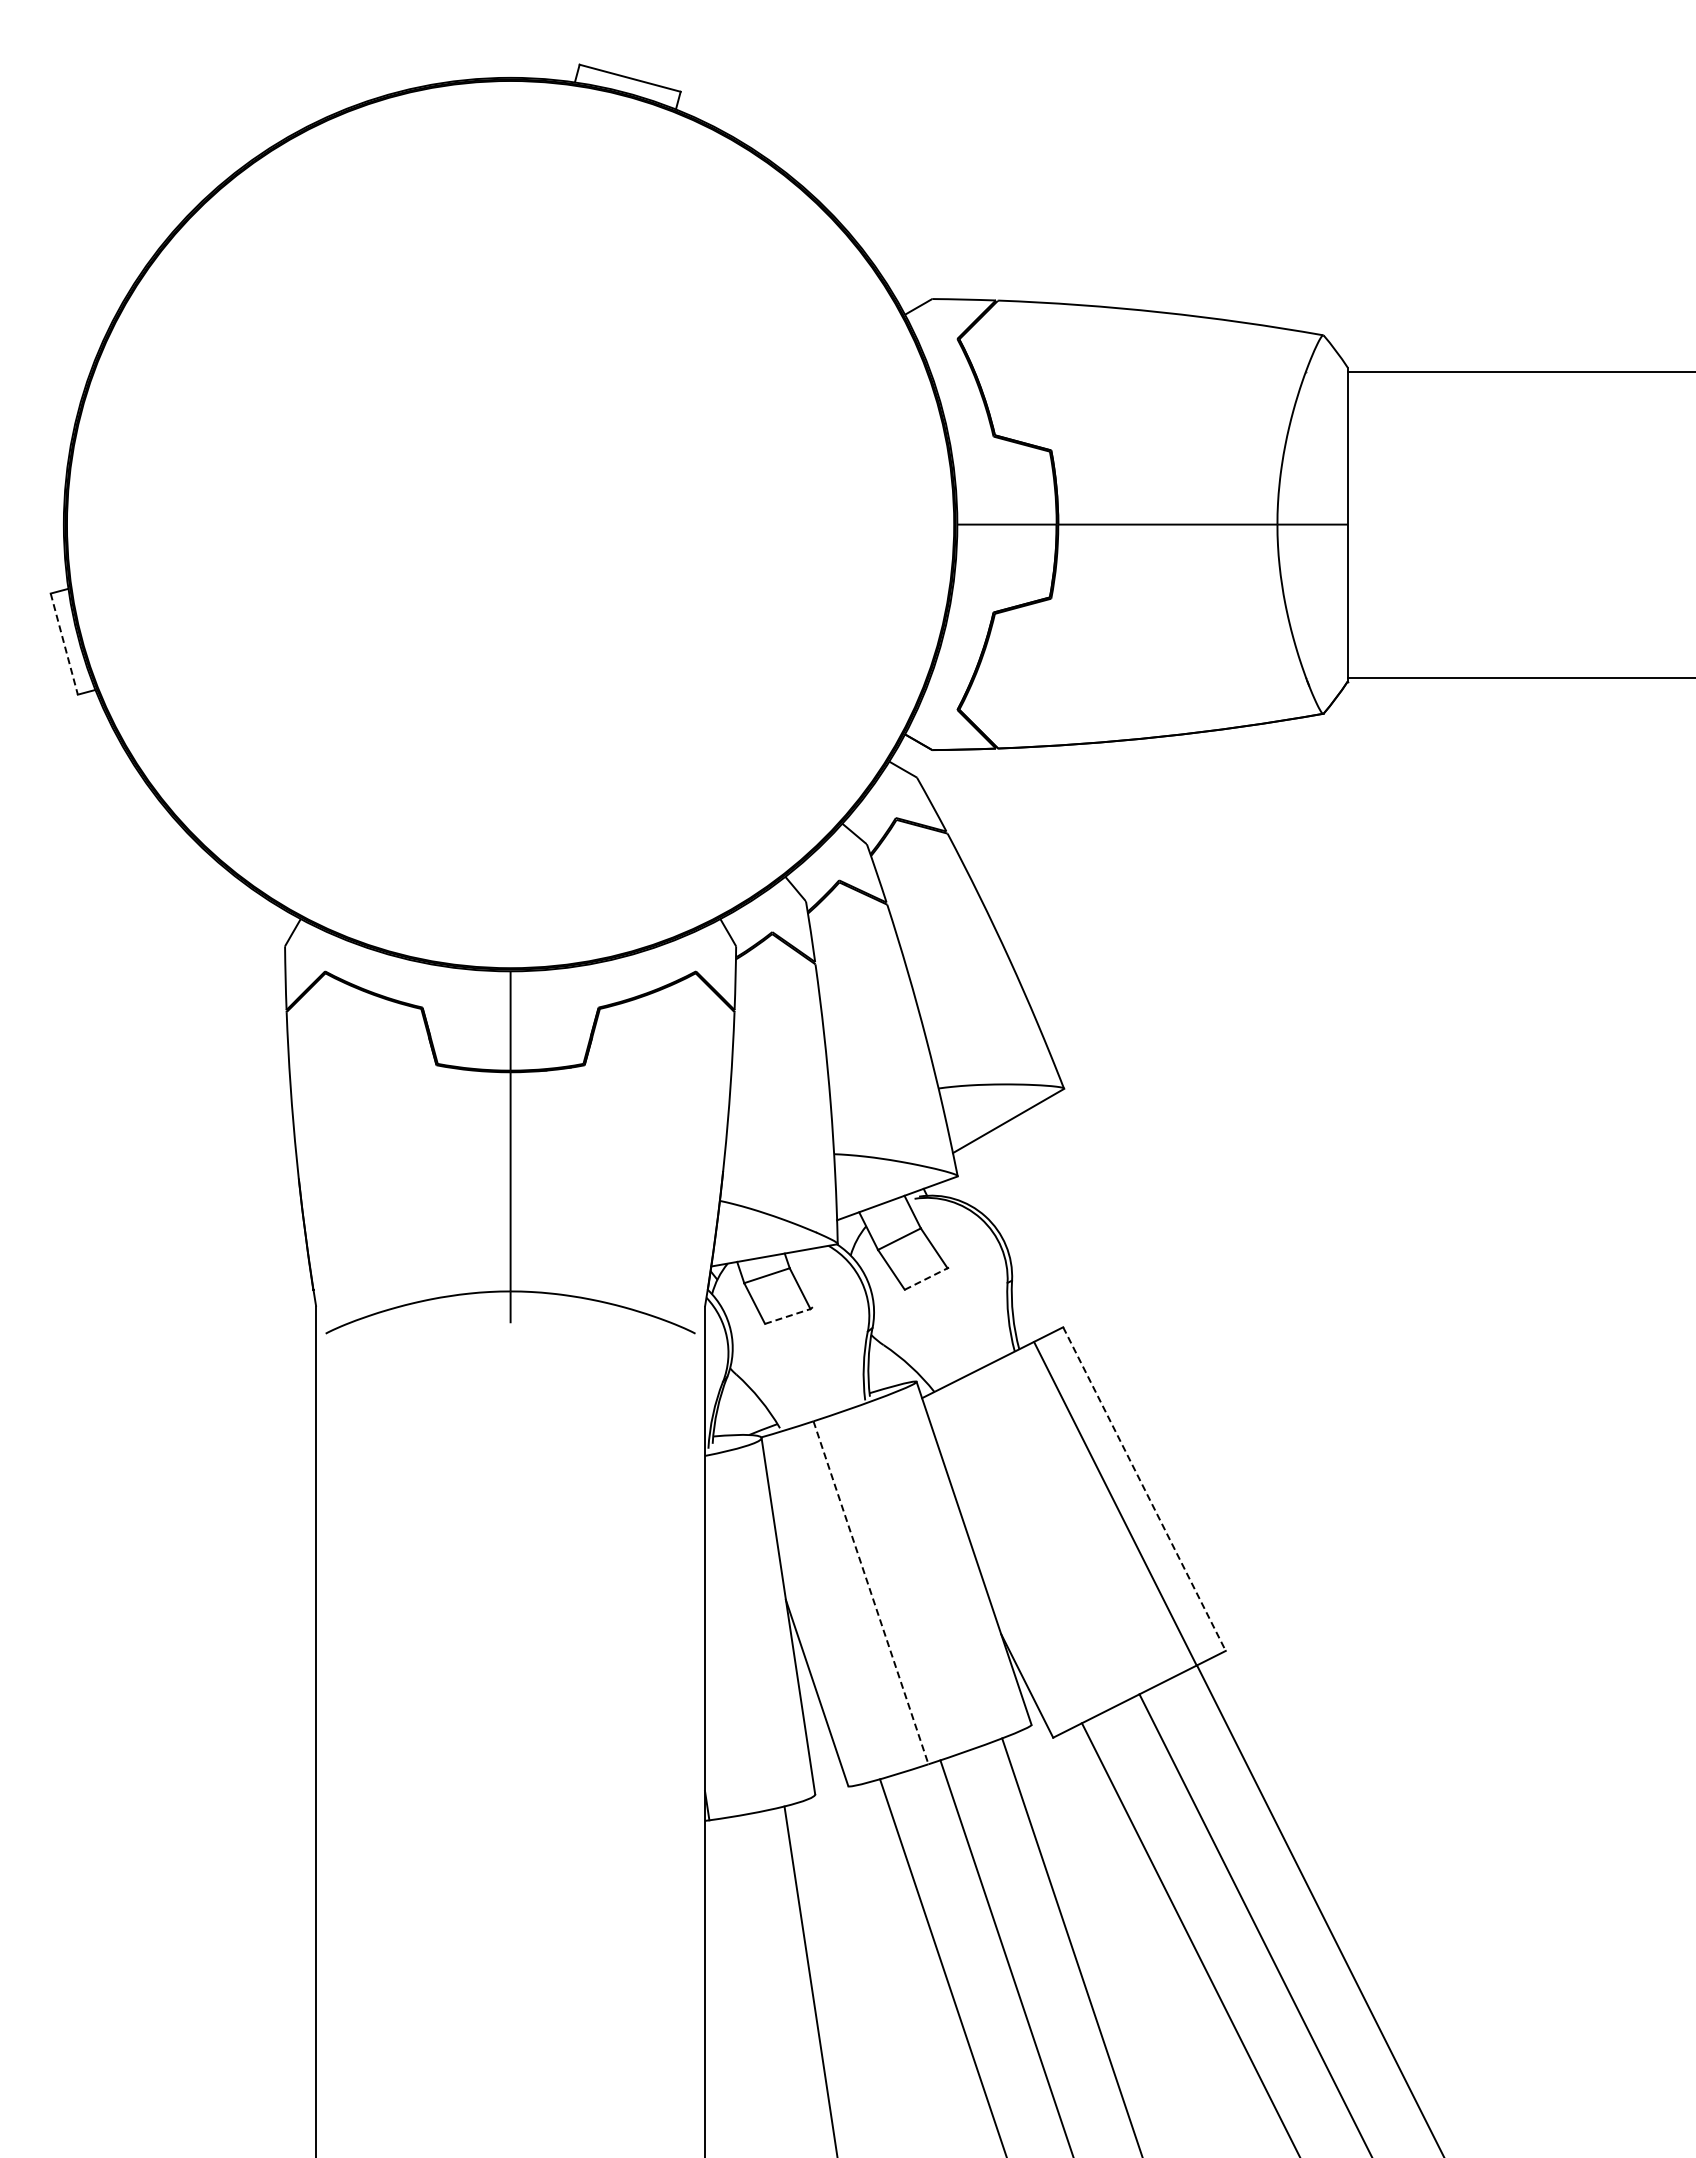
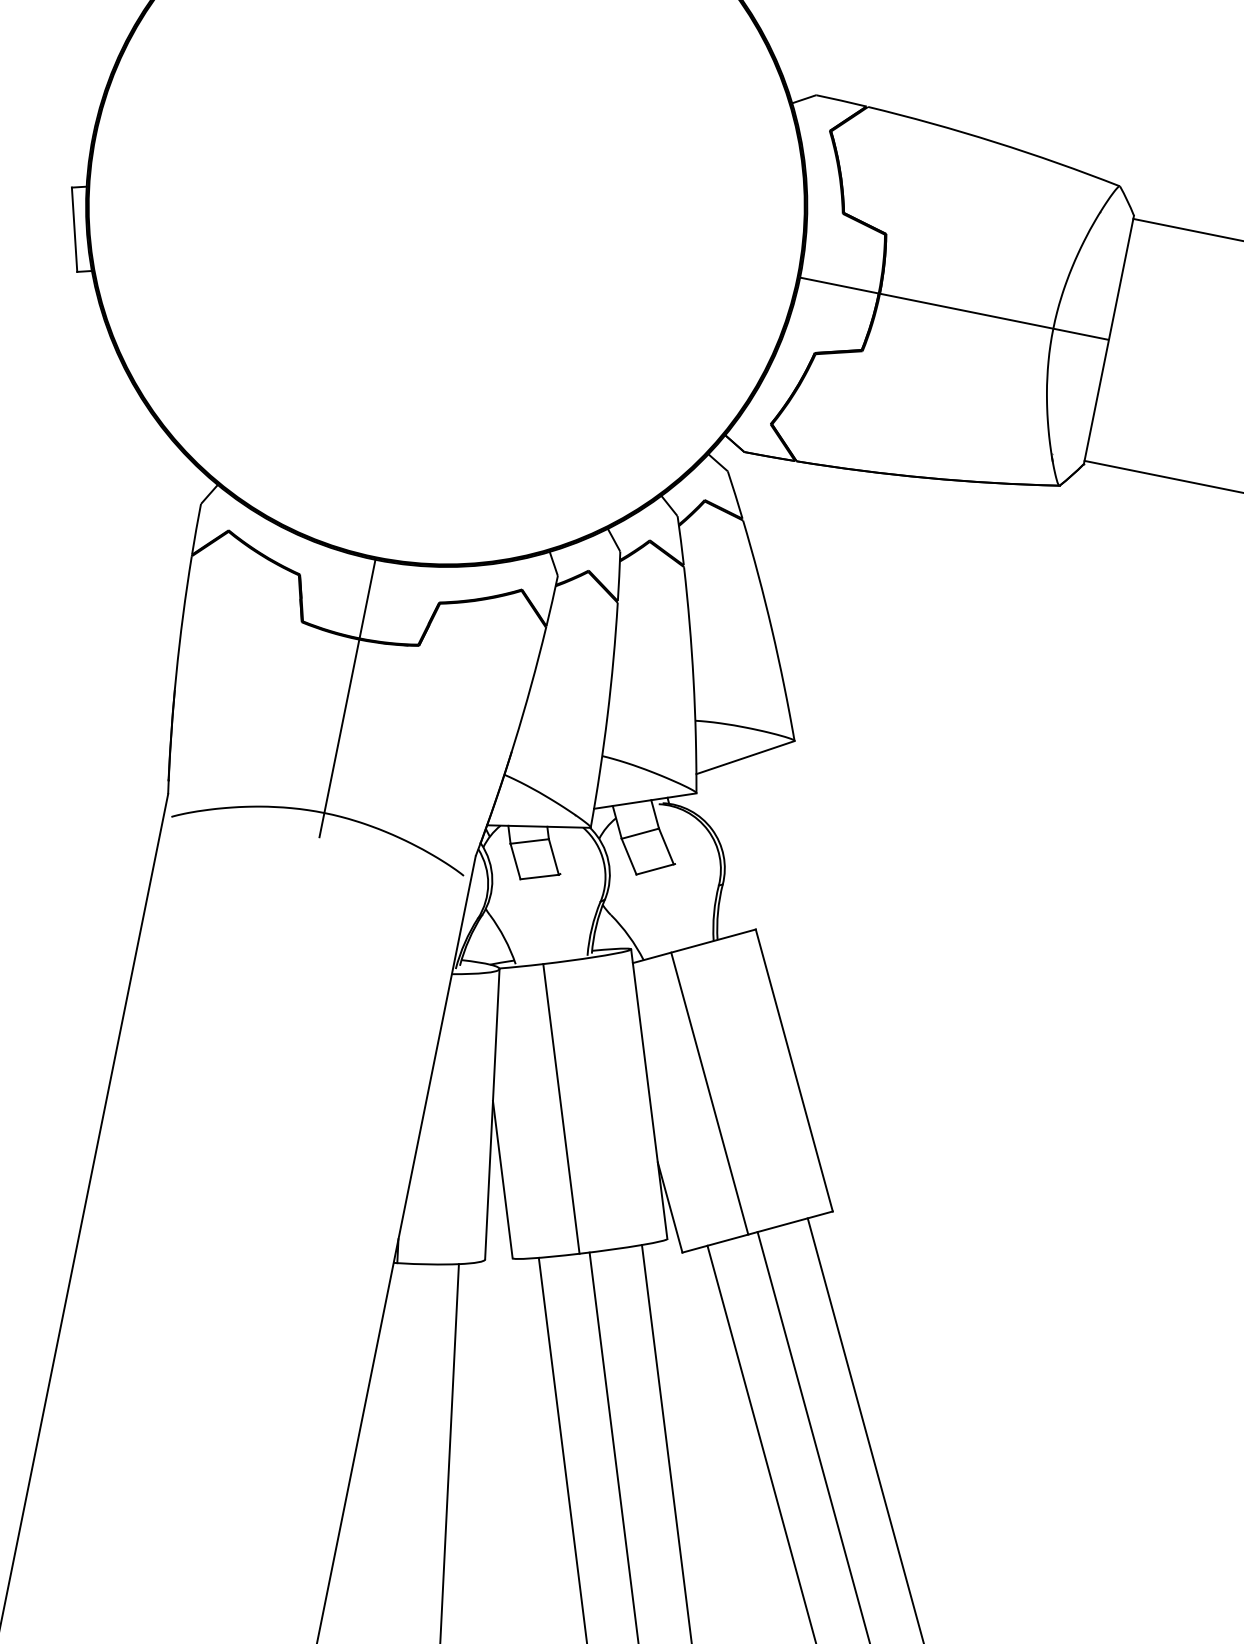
line: (64, 644) -> (74, 230), dashed -> solid
line: (926, 1278) -> (655, 869), dashed -> solid
line: (787, 1316) -> (539, 877), dashed -> solid
line: (1144, 1489) -> (794, 1070), dashed -> solid
line: (1115, 1503) -> (709, 1093), moved
line: (871, 1592) -> (561, 1108), dashed -> solid

